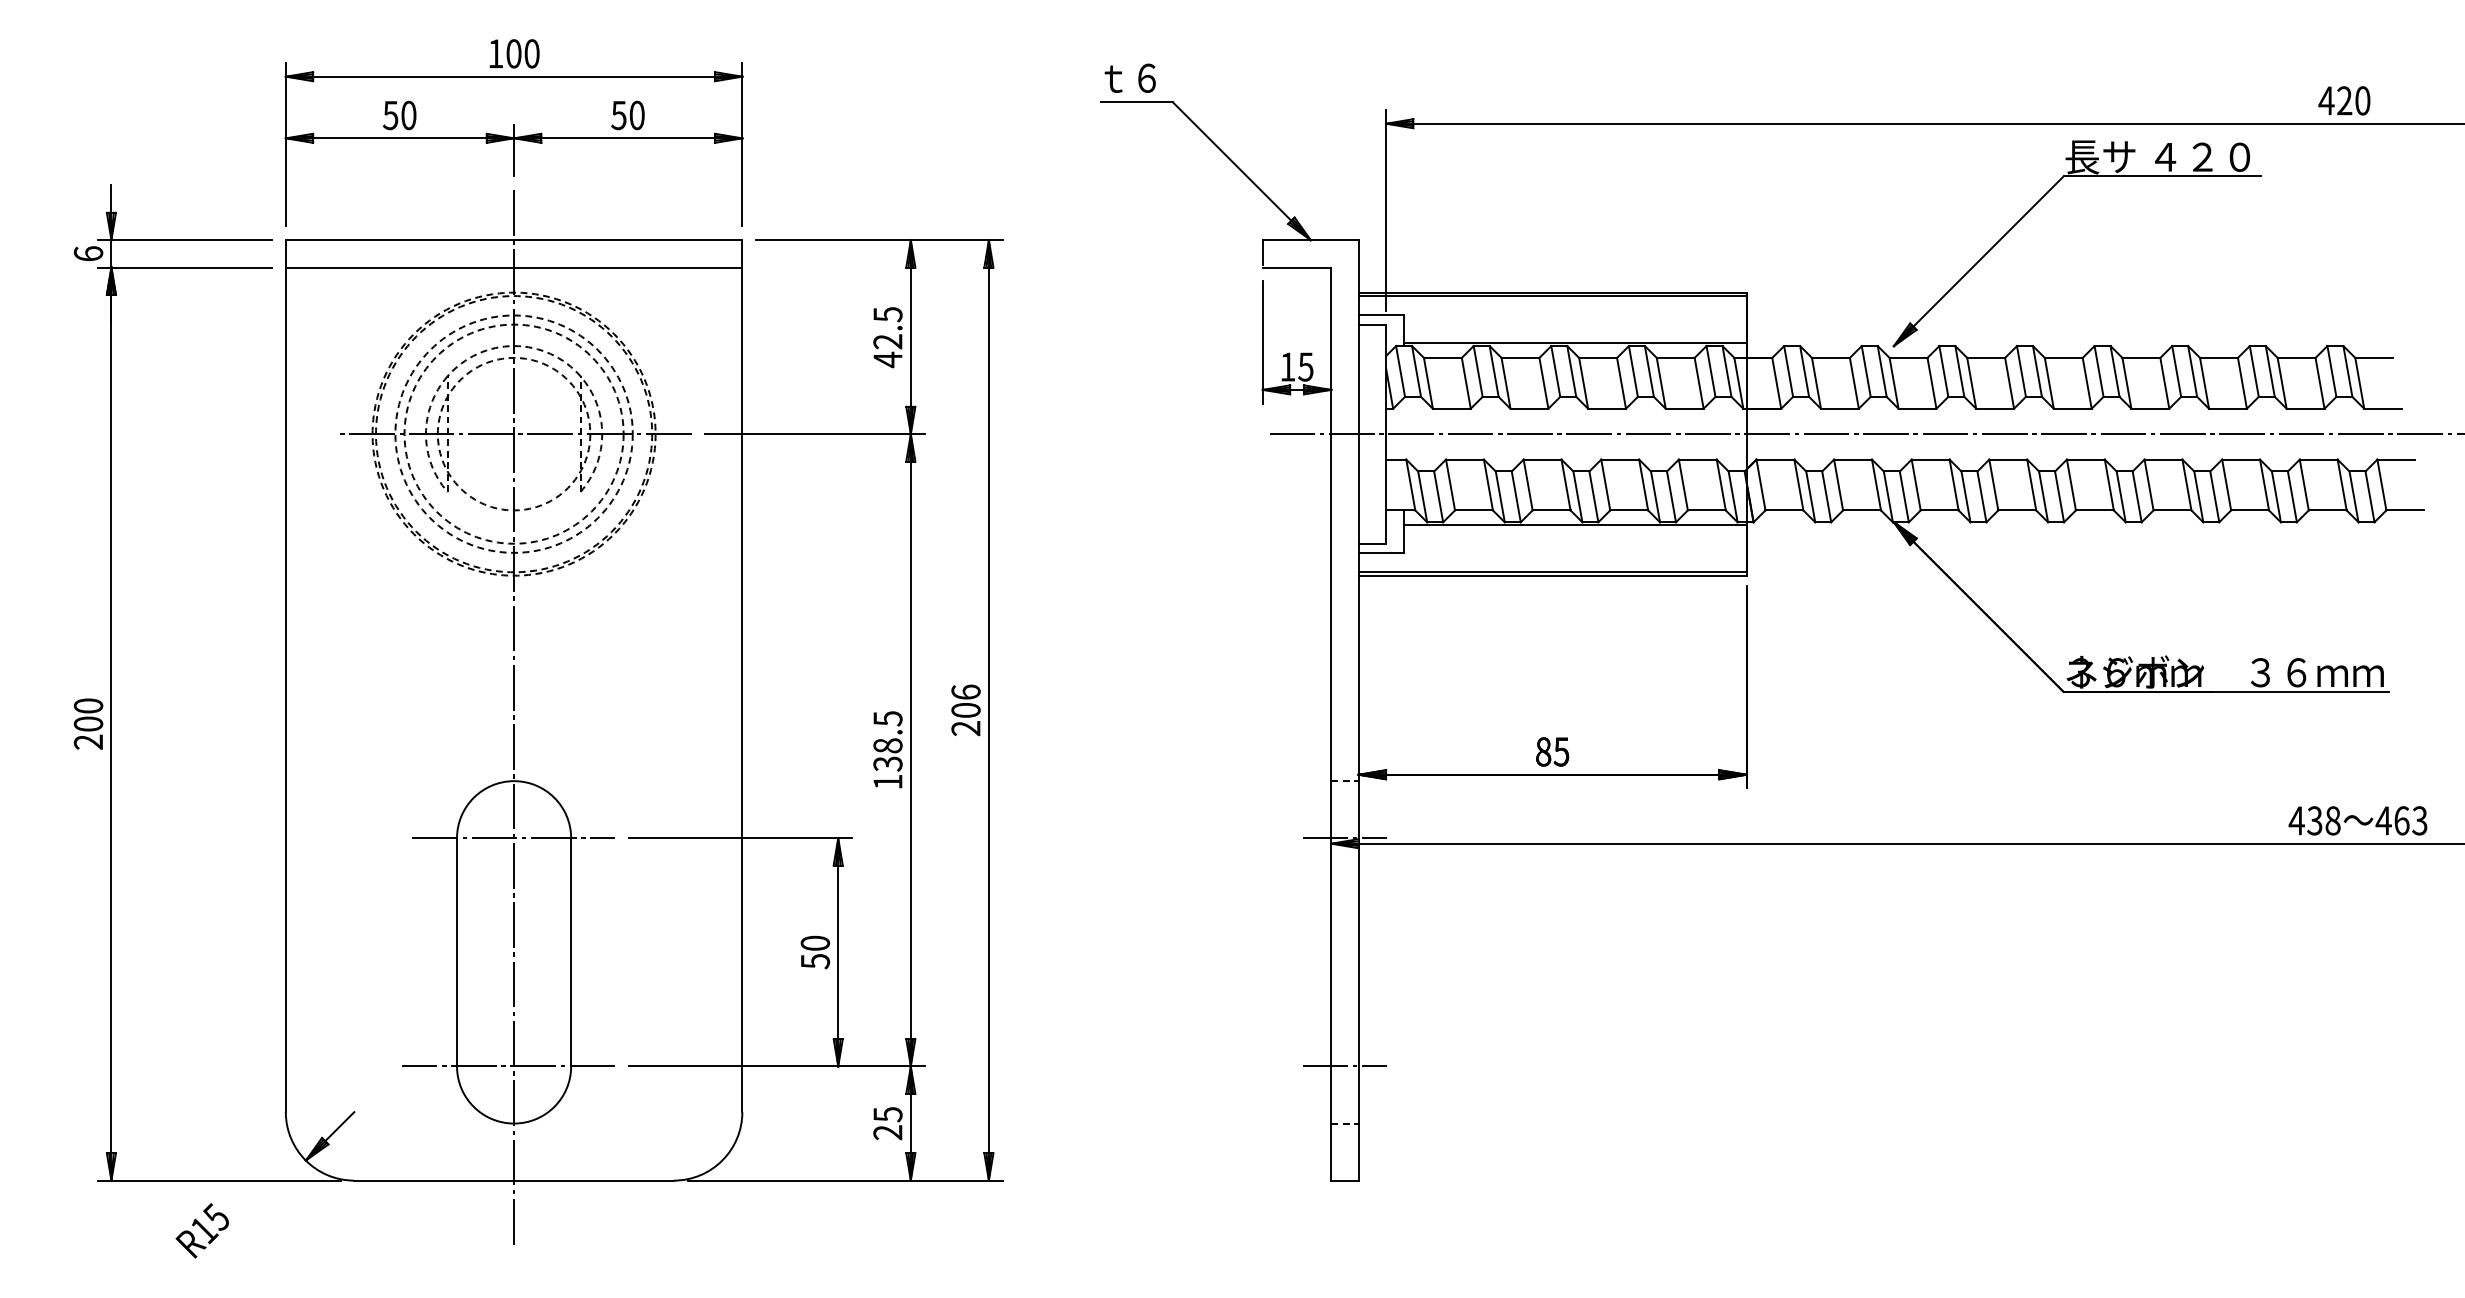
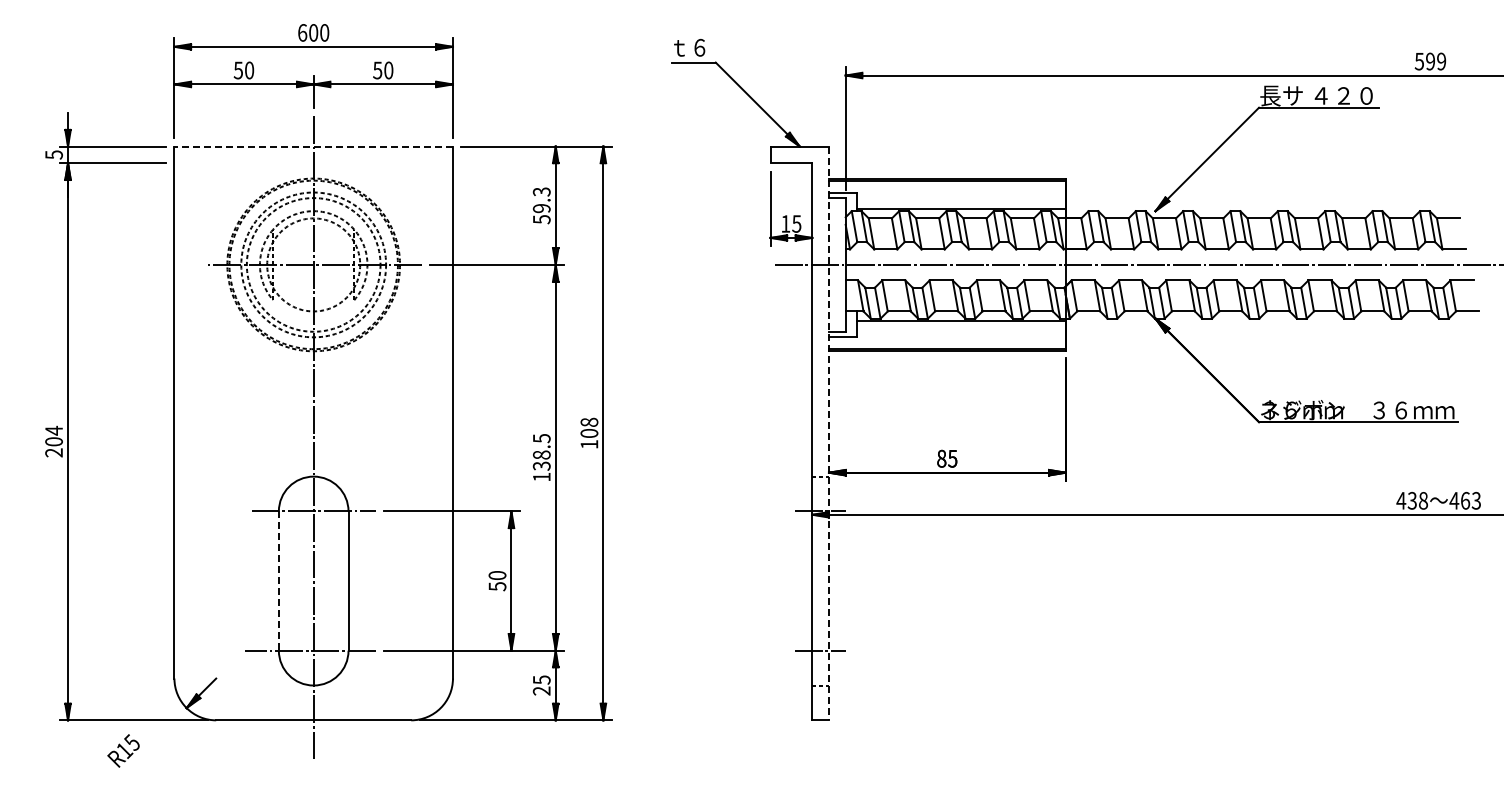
text: (495, 53) -> (302, 32), 100 -> 600
text: (2344, 100) -> (1430, 61), 420 -> 599
line: (513, 240) -> (313, 146), solid -> dashed
text: (87, 253) -> (53, 154), 6 -> 5
line: (513, 267) -> (313, 163), removed
text: (887, 336) -> (541, 205), 42.5 -> 59.3
text: (87, 705) -> (53, 430), 200 -> 204
text: (966, 710) -> (589, 433), 206 -> 108
line: (1357, 710) -> (828, 433), solid -> dashed
line: (456, 953) -> (278, 581), solid -> dashed

